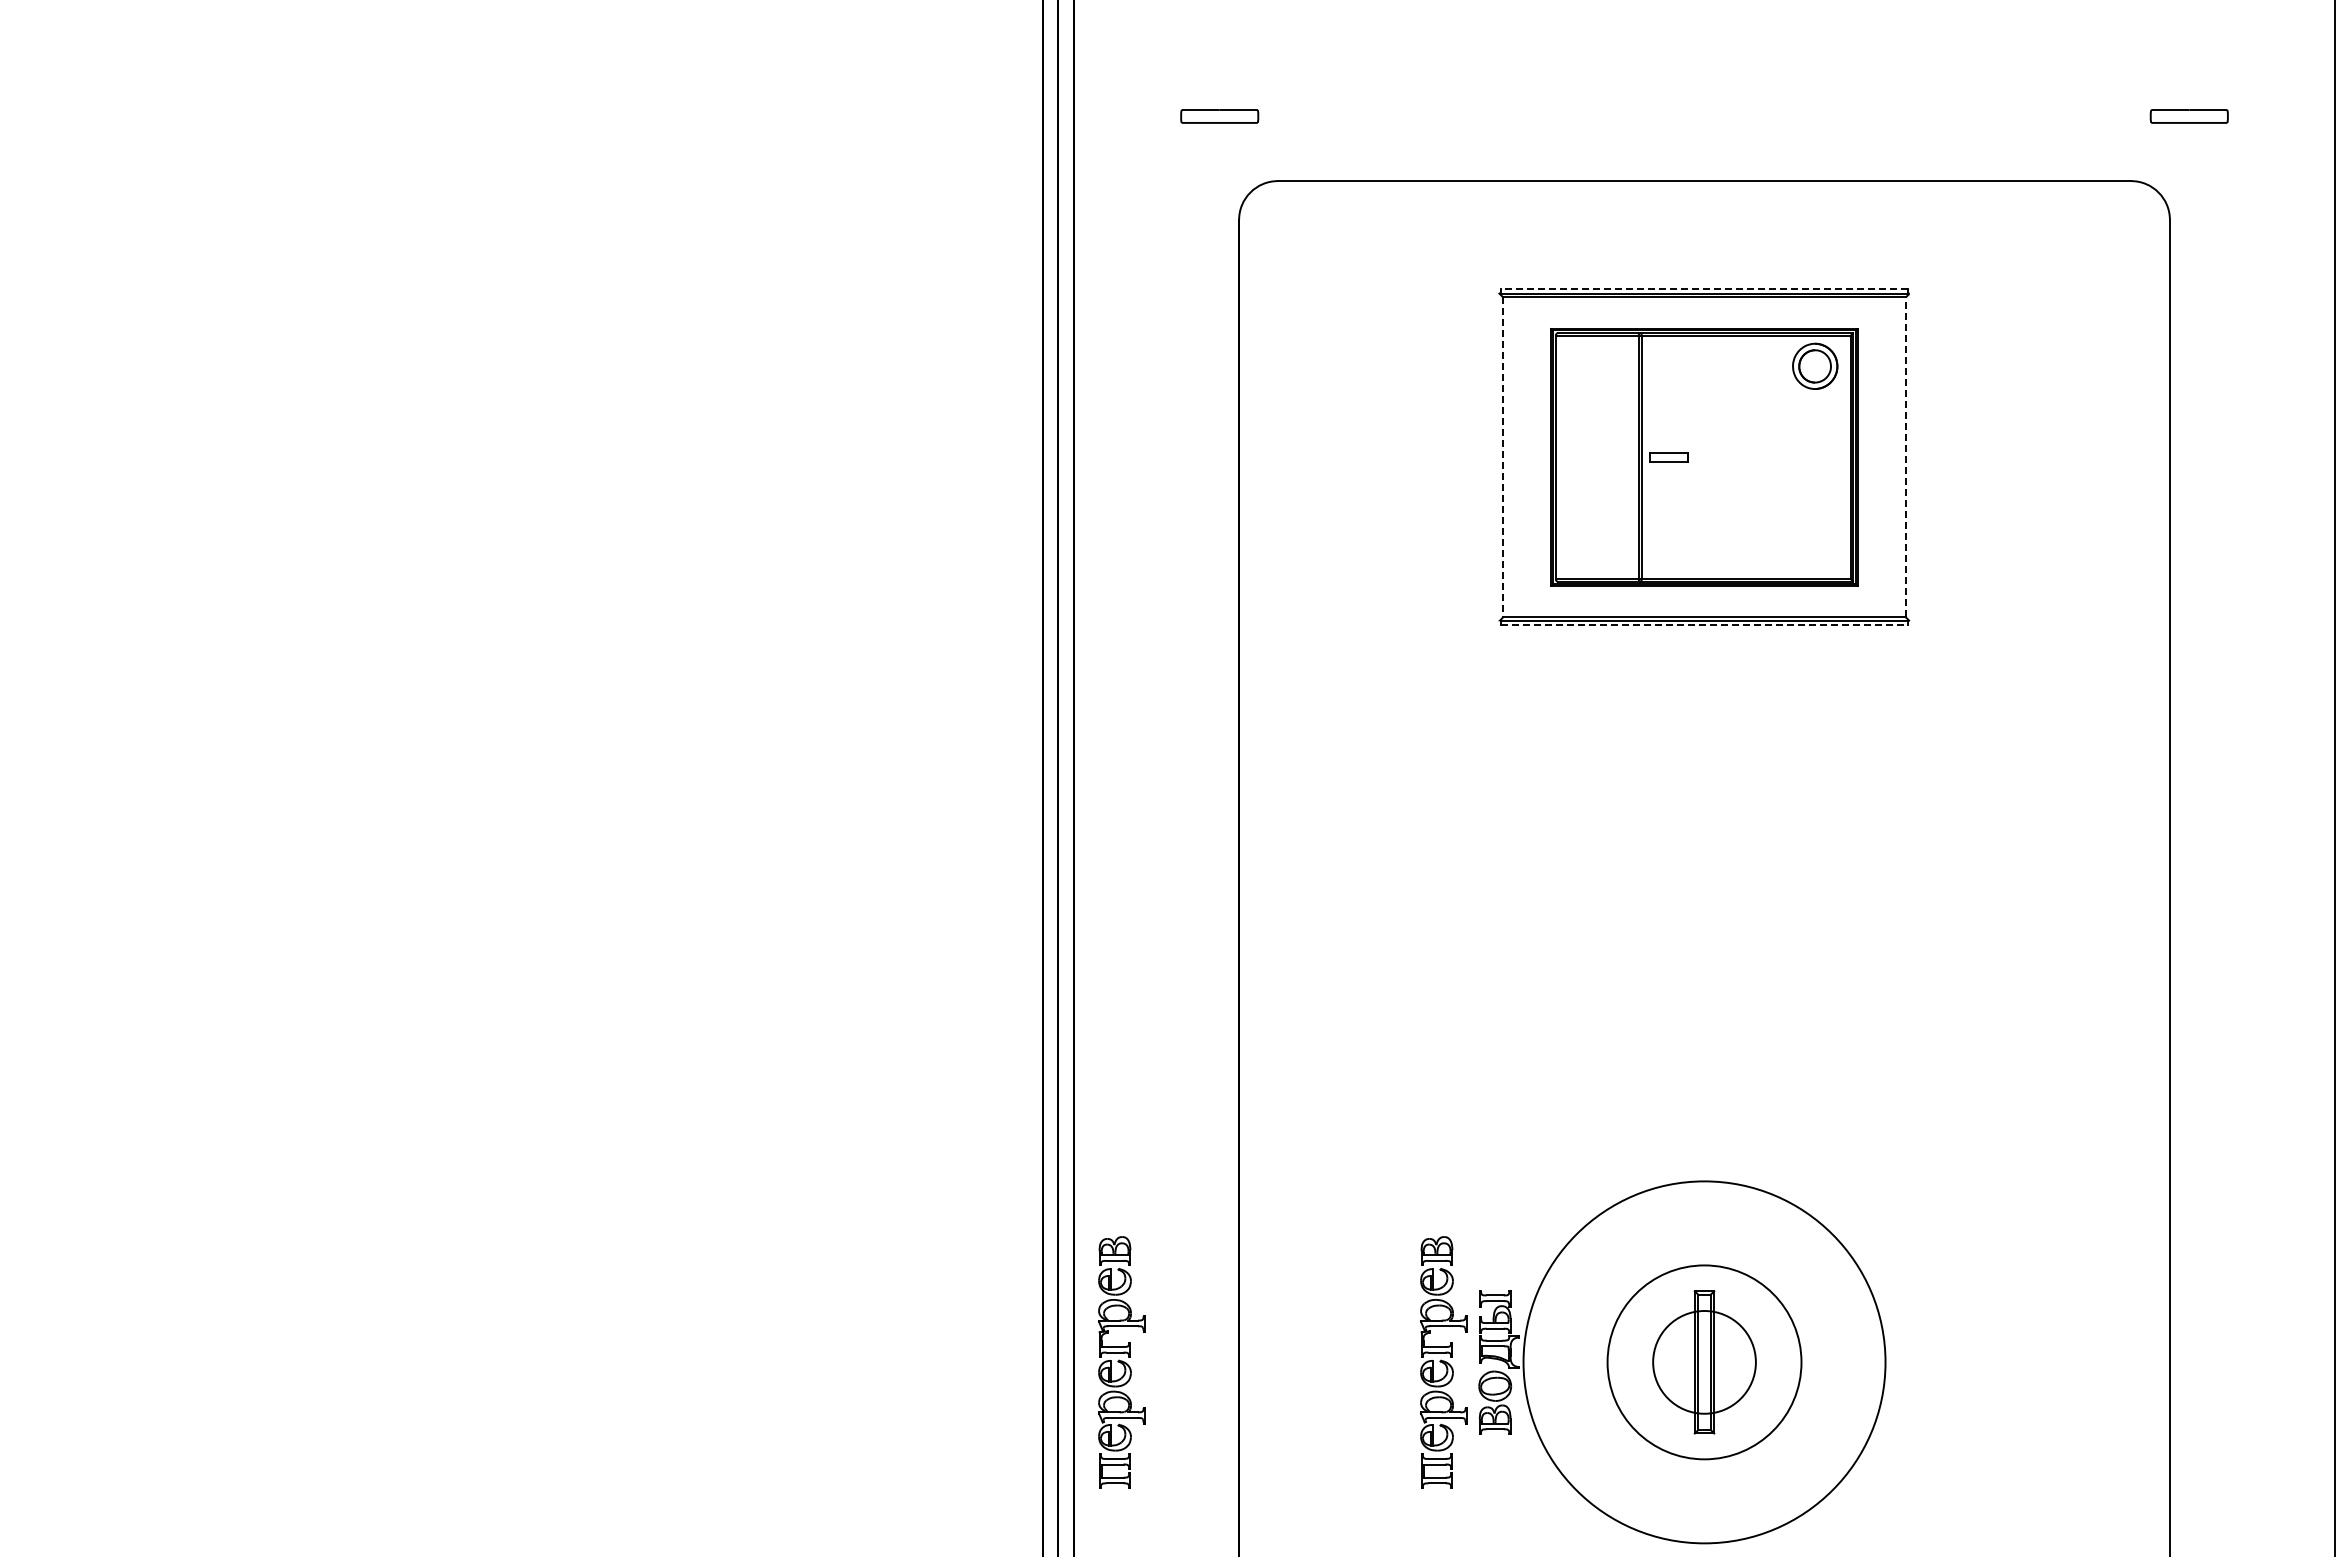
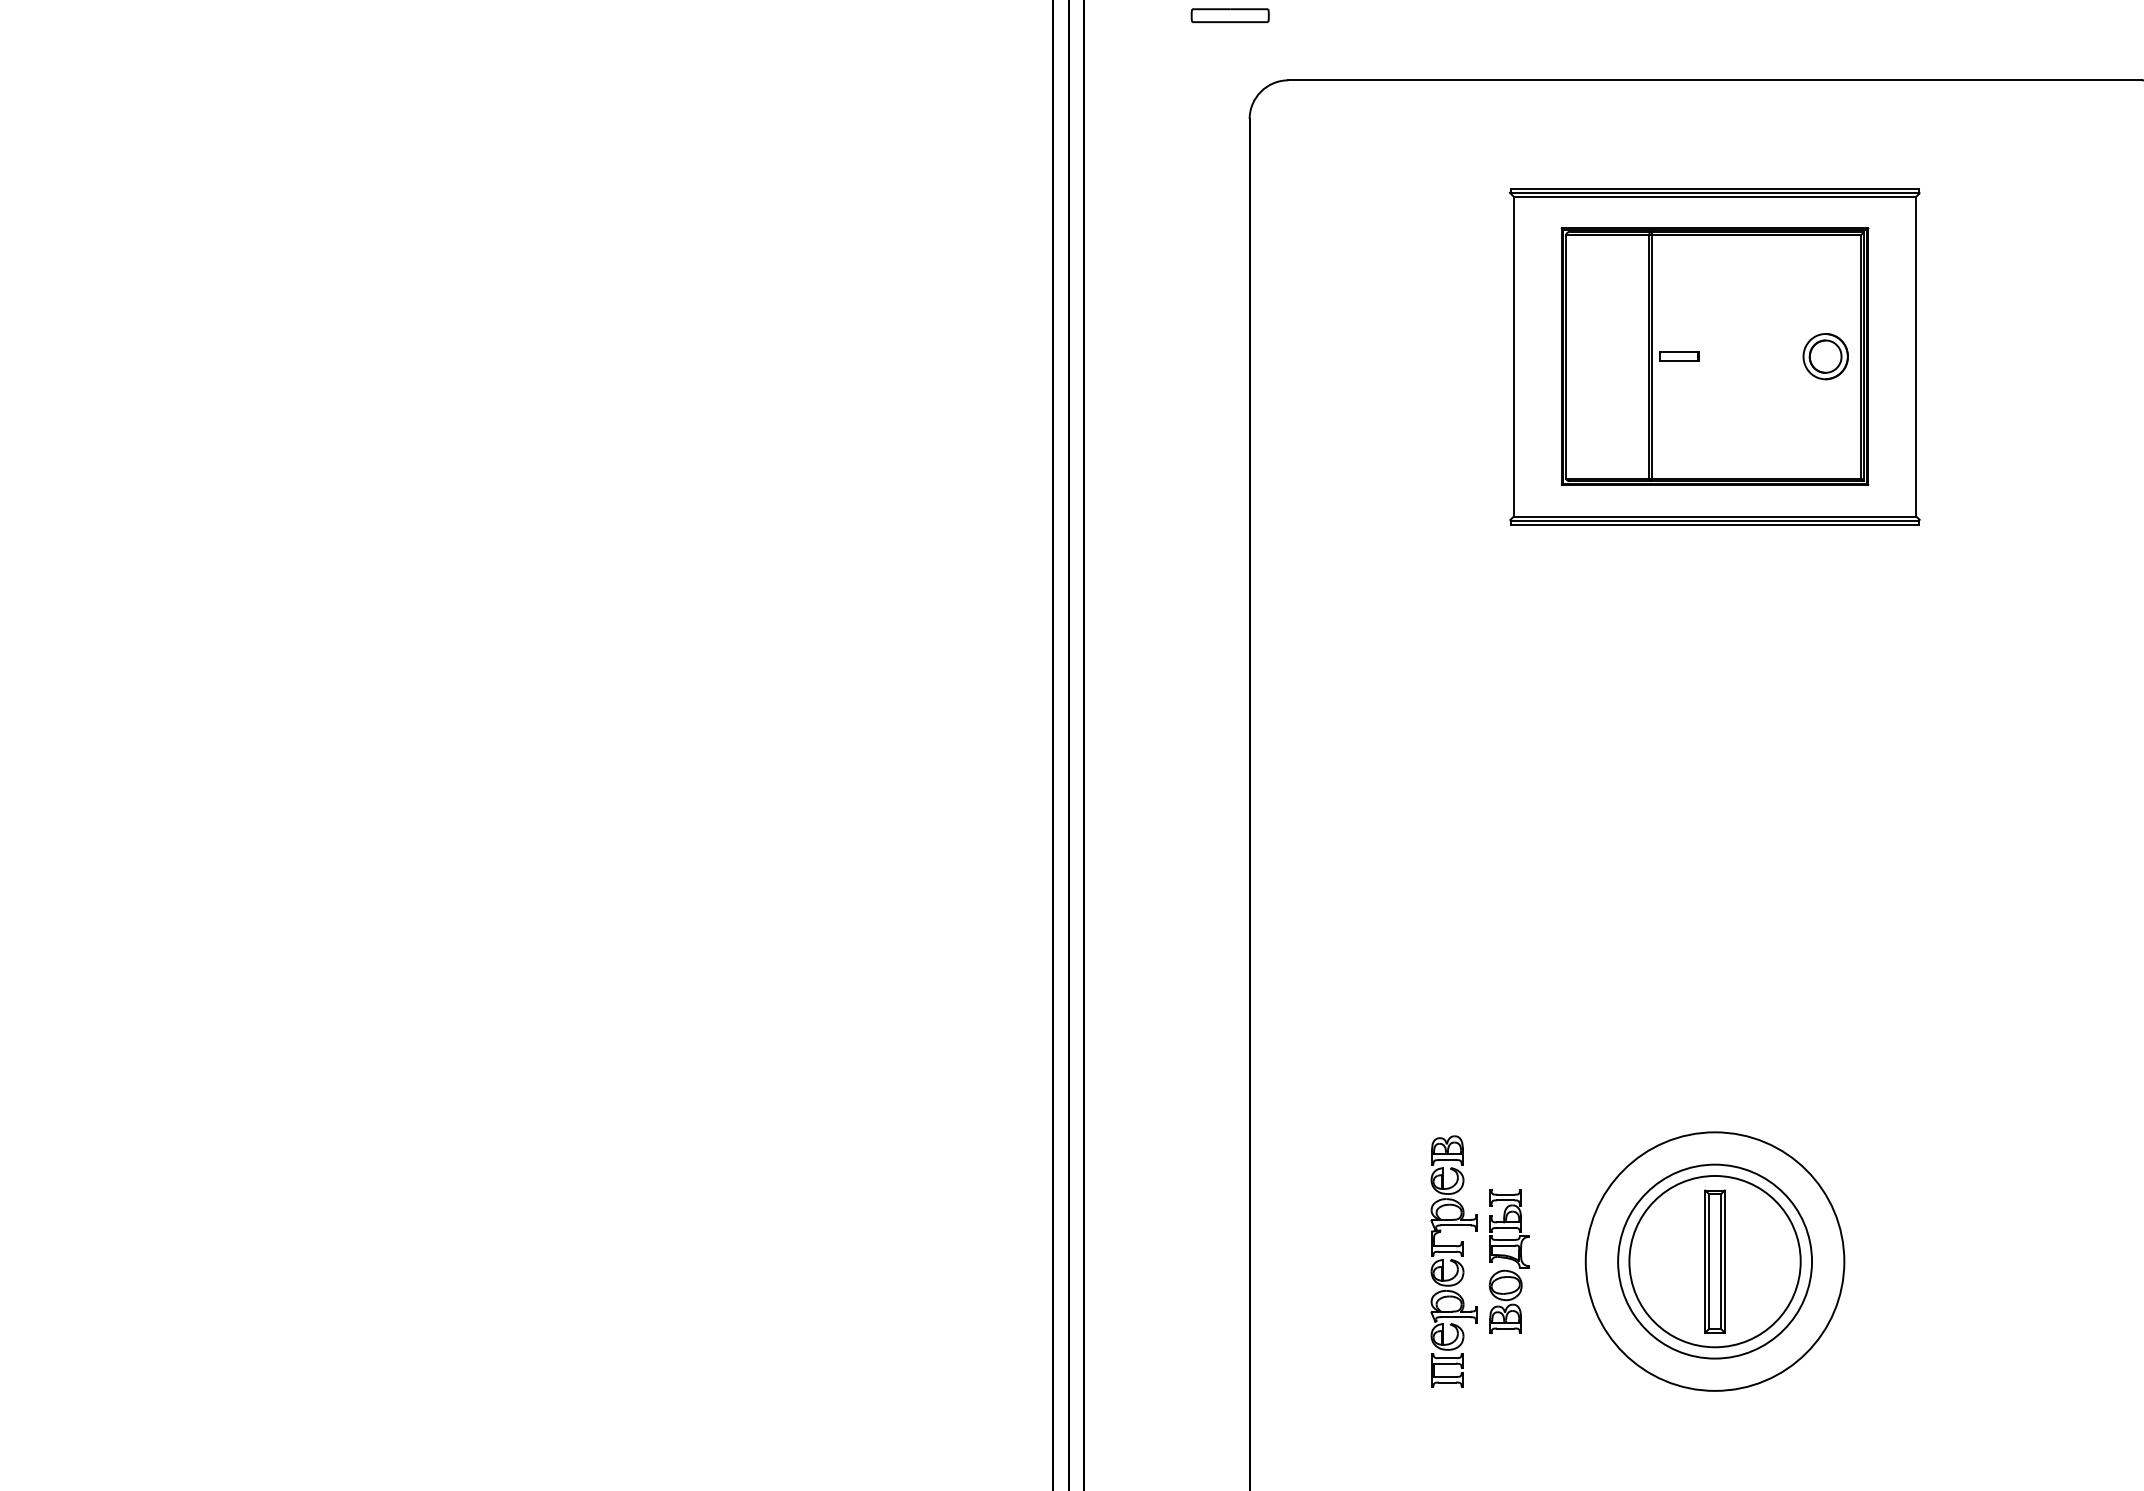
line: (1704, 289) -> (1715, 188), dashed -> solid
part: (1815, 365) -> (1826, 355), moved
line: (1503, 457) -> (1514, 356), dashed -> solid
line: (1905, 457) -> (1916, 356), dashed -> solid
line: (1704, 625) -> (1715, 524), dashed -> solid
part: (1121, 1362) -> (1132, 1261), removed
circle: (1704, 1362) -> (1715, 1261), size x0.71
circle: (1704, 1362) -> (1715, 1261), size x1.67

